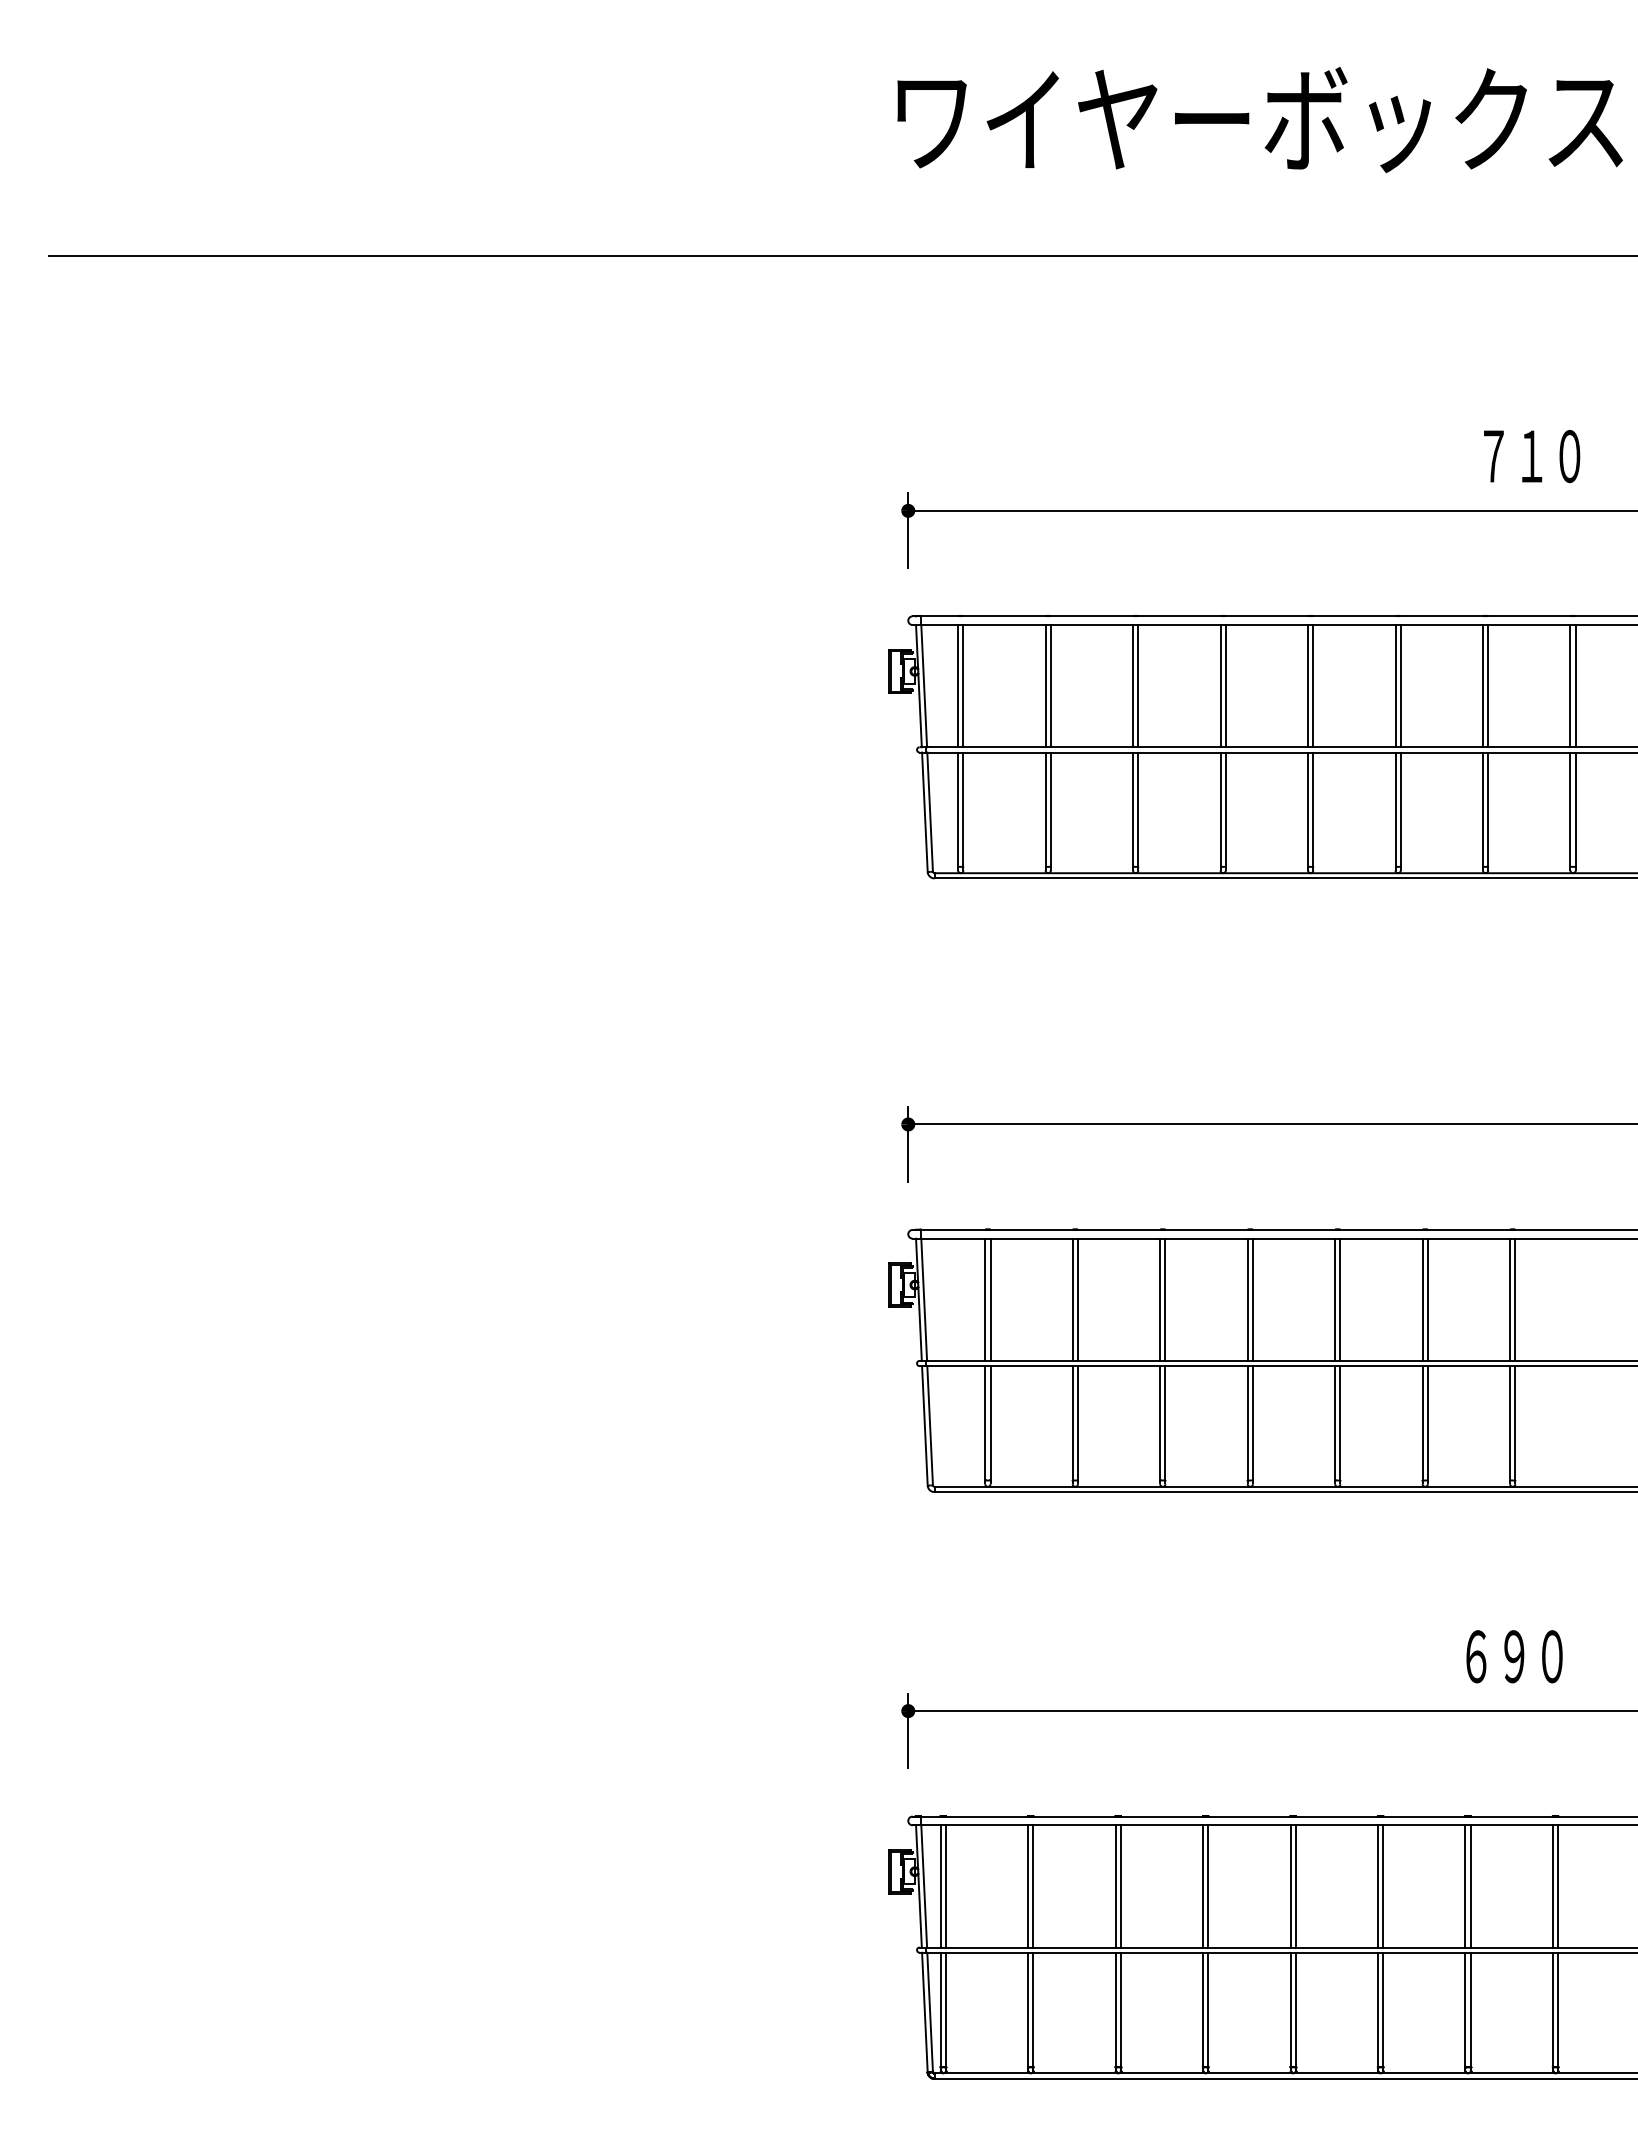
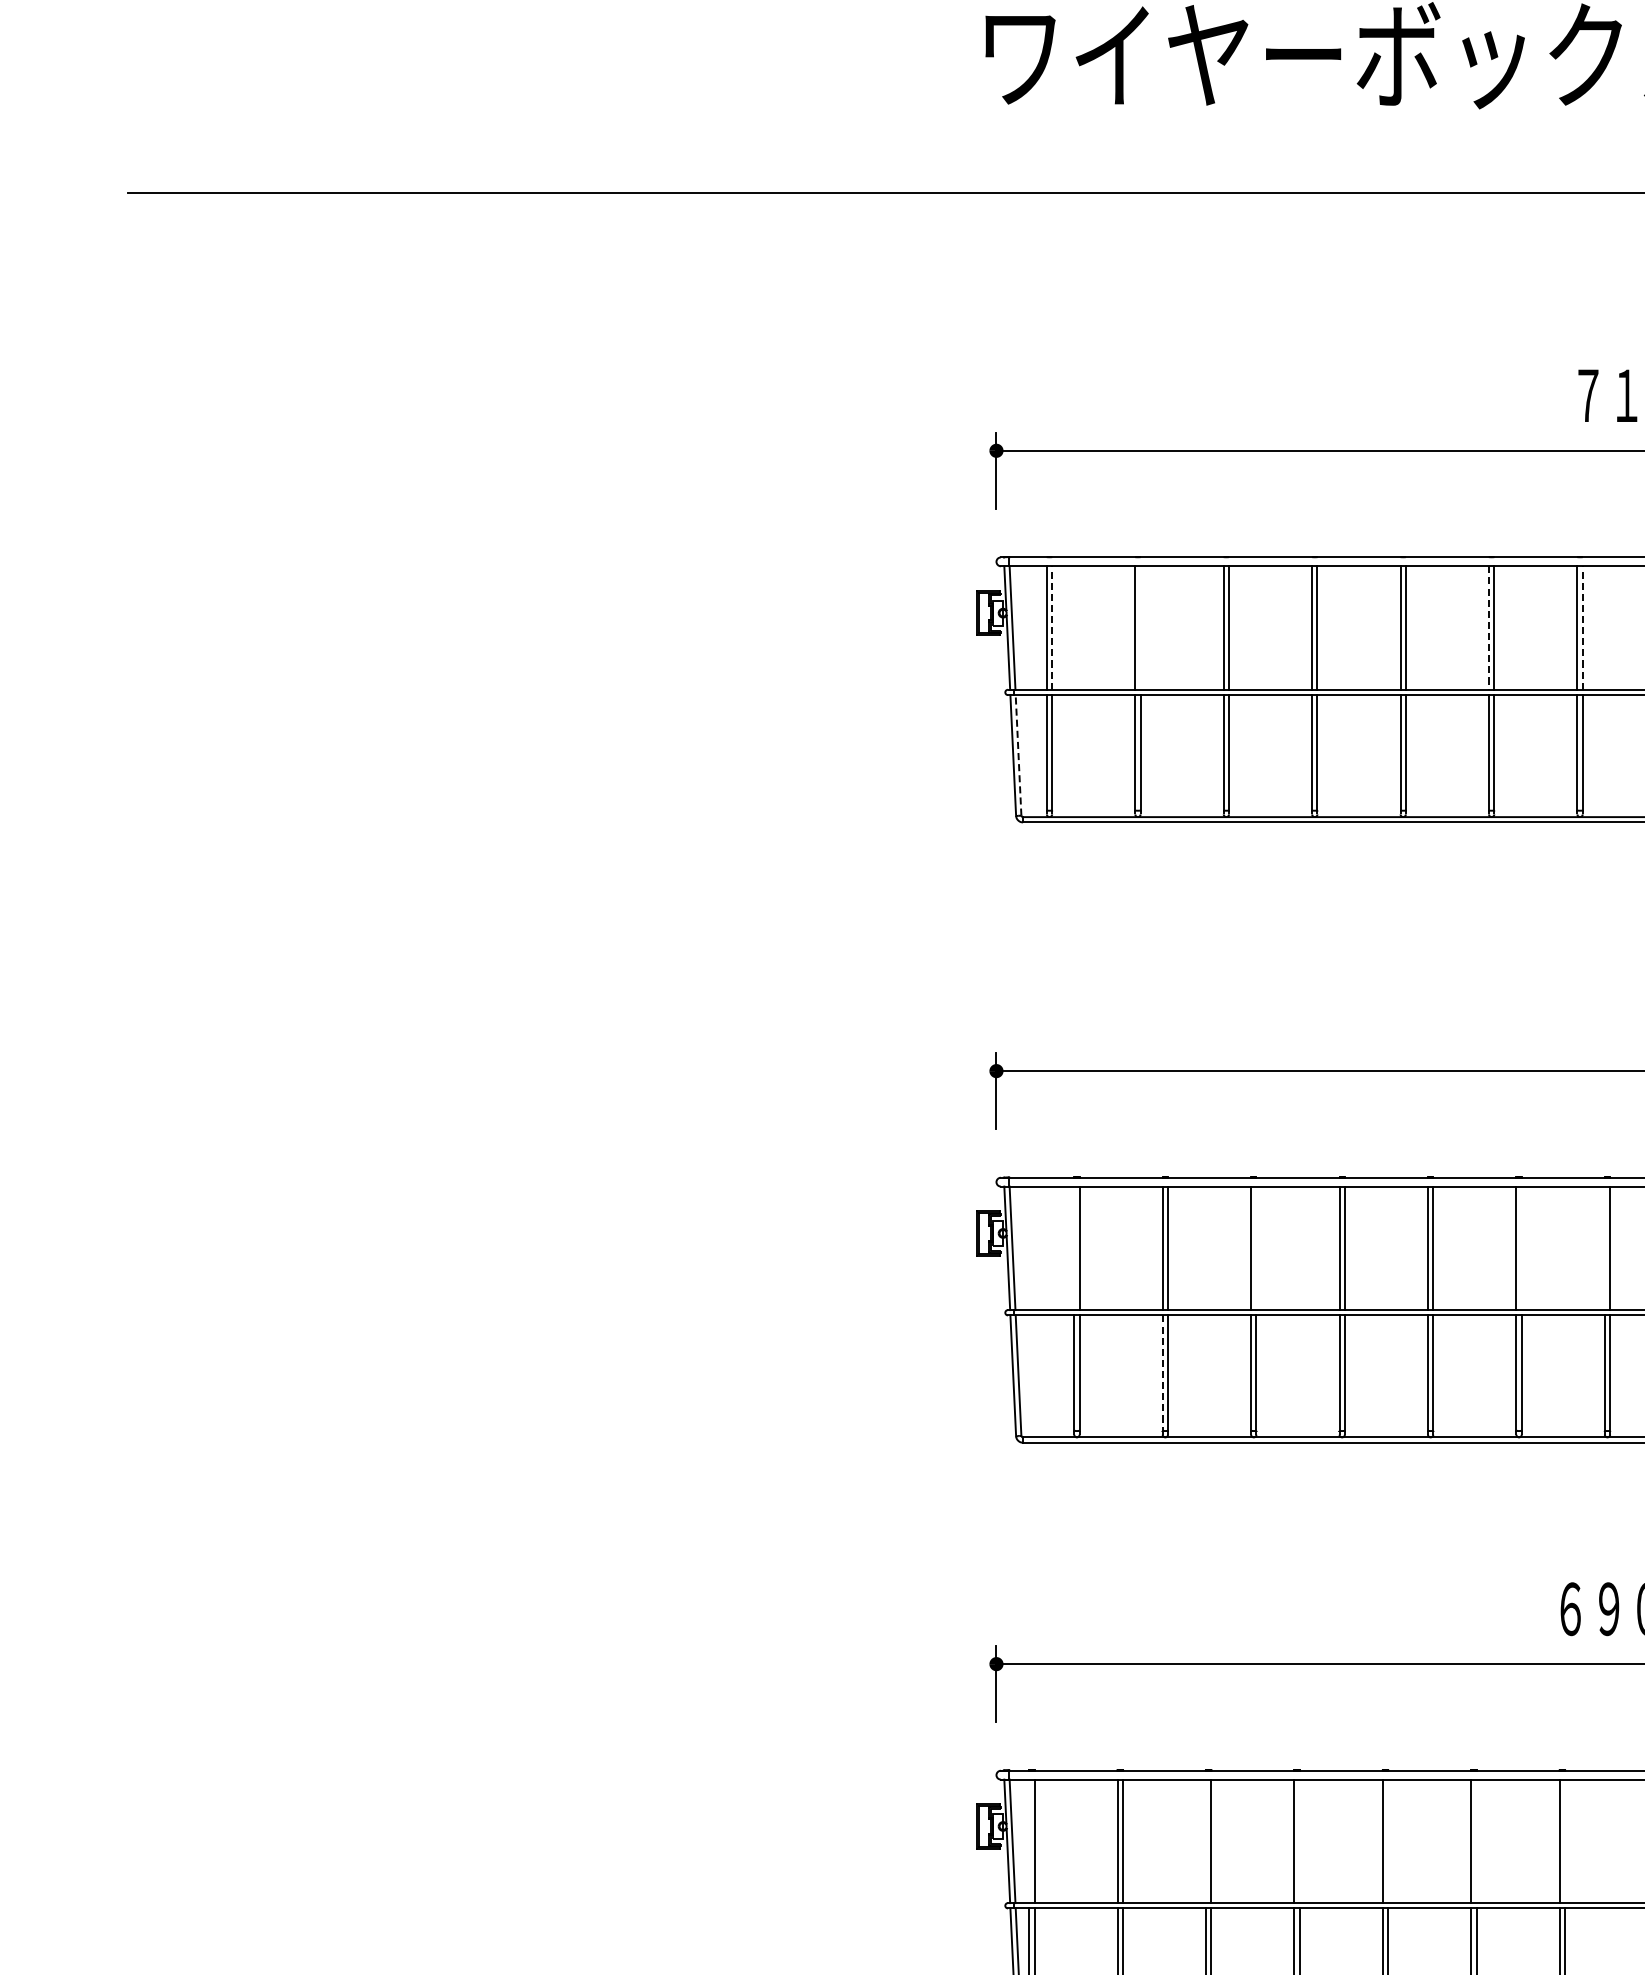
line: (963, 685) -> (1052, 627), solid -> dashed
line: (1488, 685) -> (1583, 627), solid -> dashed
line: (1050, 686) -> (1140, 628), removed
line: (1395, 686) -> (1488, 628), solid -> dashed
line: (930, 812) -> (1018, 755), solid -> dashed
line: (985, 1299) -> (1074, 1248), removed
line: (1165, 1299) -> (1256, 1248), removed
line: (1427, 1299) -> (1521, 1248), removed
line: (1510, 1299) -> (1605, 1248), removed
line: (1072, 1423) -> (1162, 1373), solid -> dashed
line: (940, 1886) -> (1029, 1841), removed
line: (1115, 1886) -> (1205, 1841), removed
line: (1208, 1886) -> (1299, 1841), removed
line: (1295, 1886) -> (1387, 1841), removed
line: (1383, 1886) -> (1476, 1841), removed
line: (1470, 1886) -> (1564, 1841), removed

